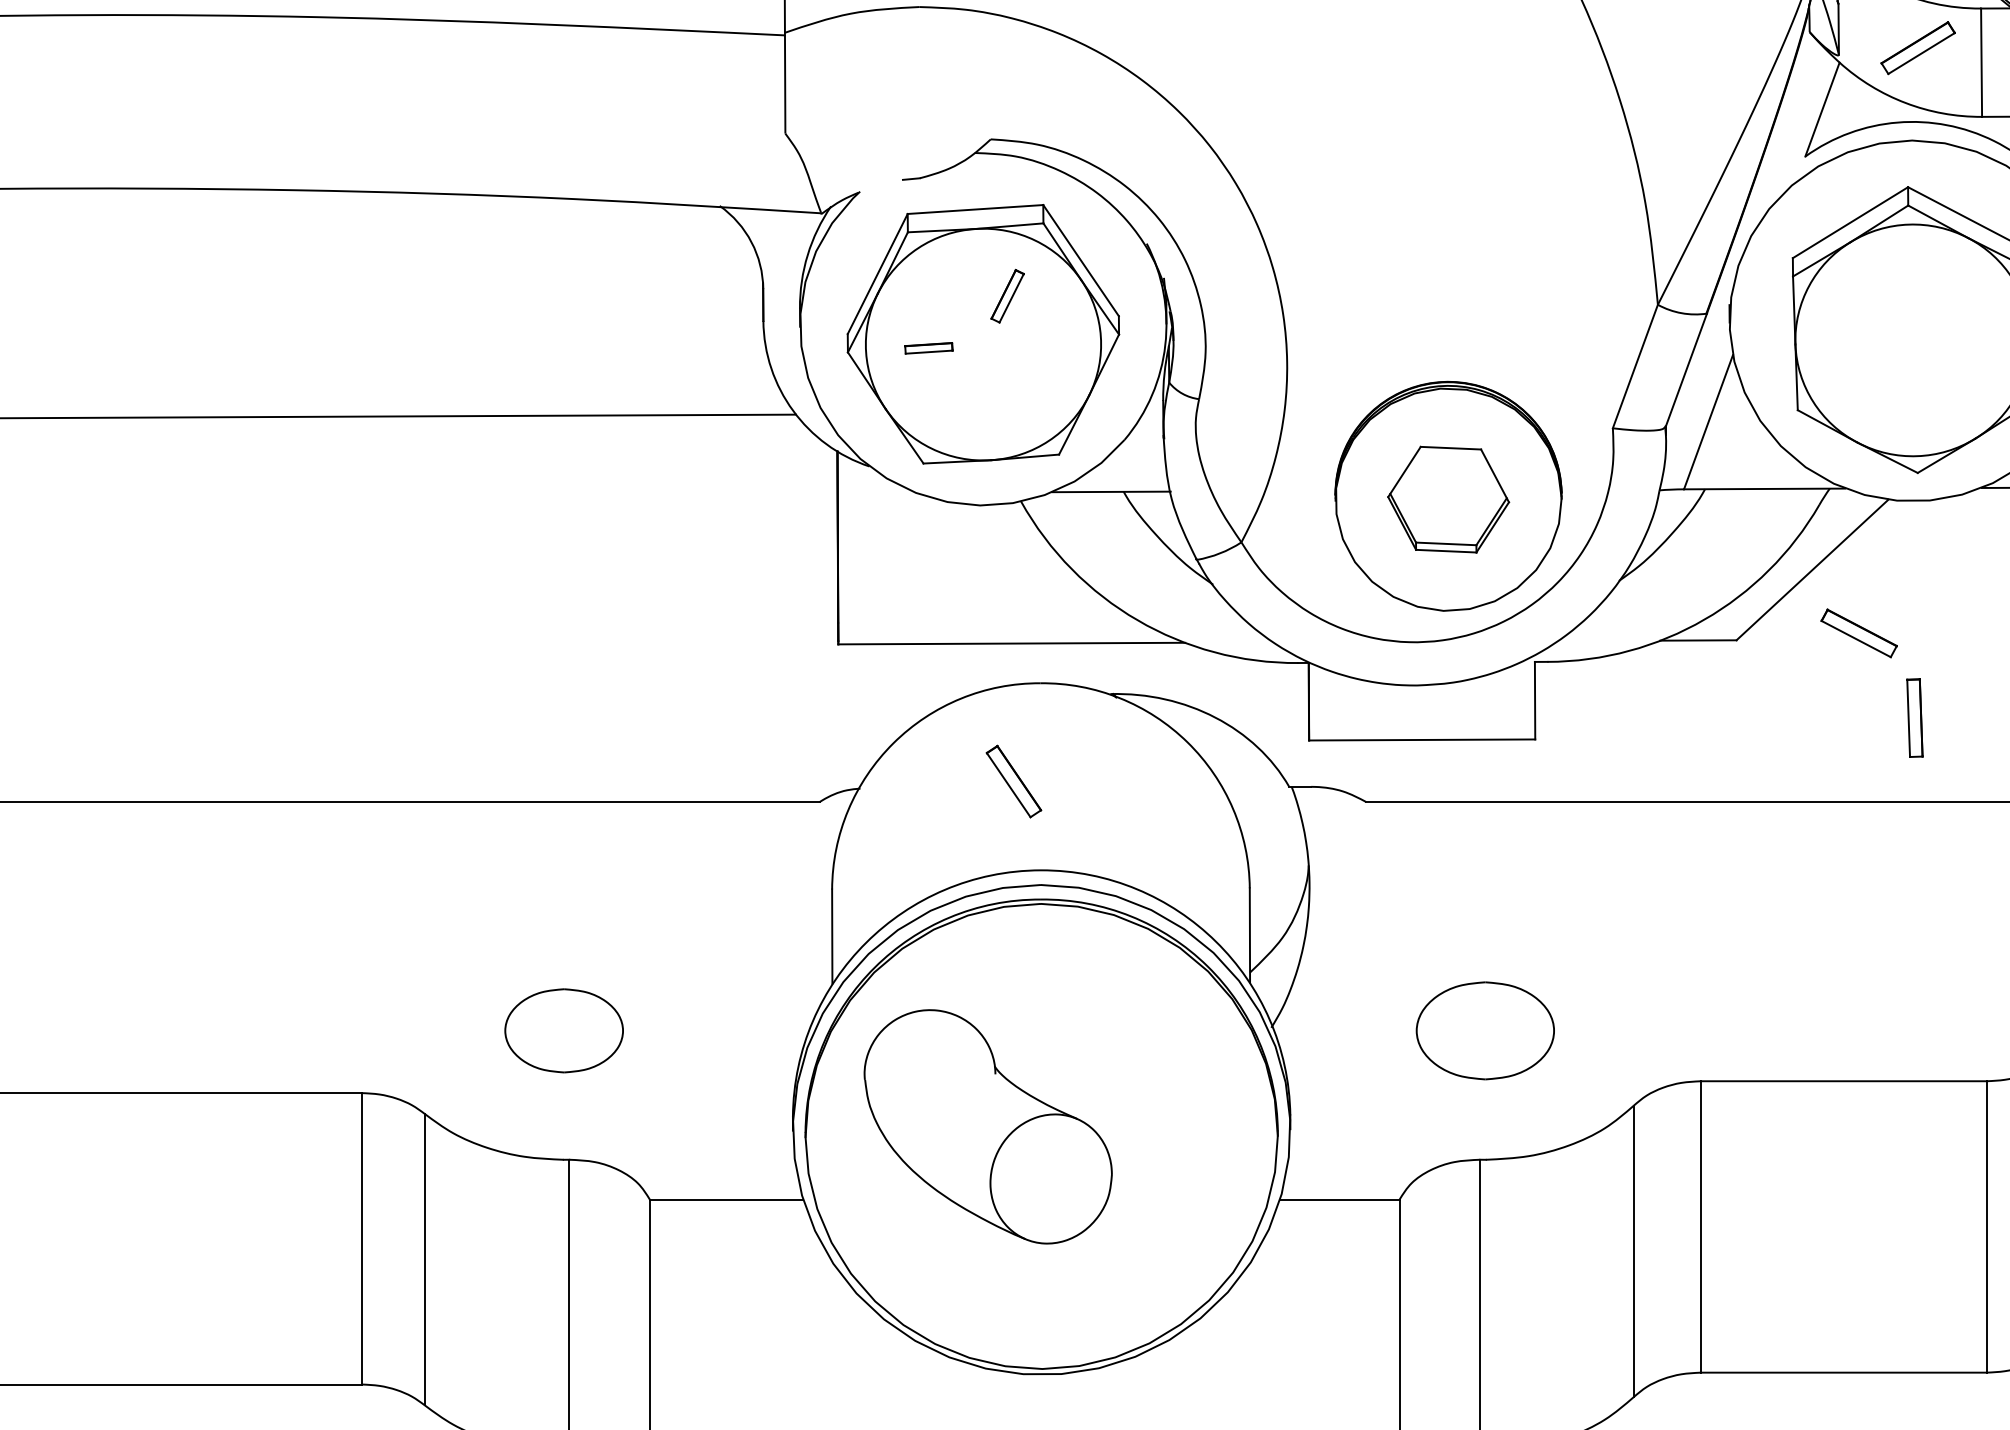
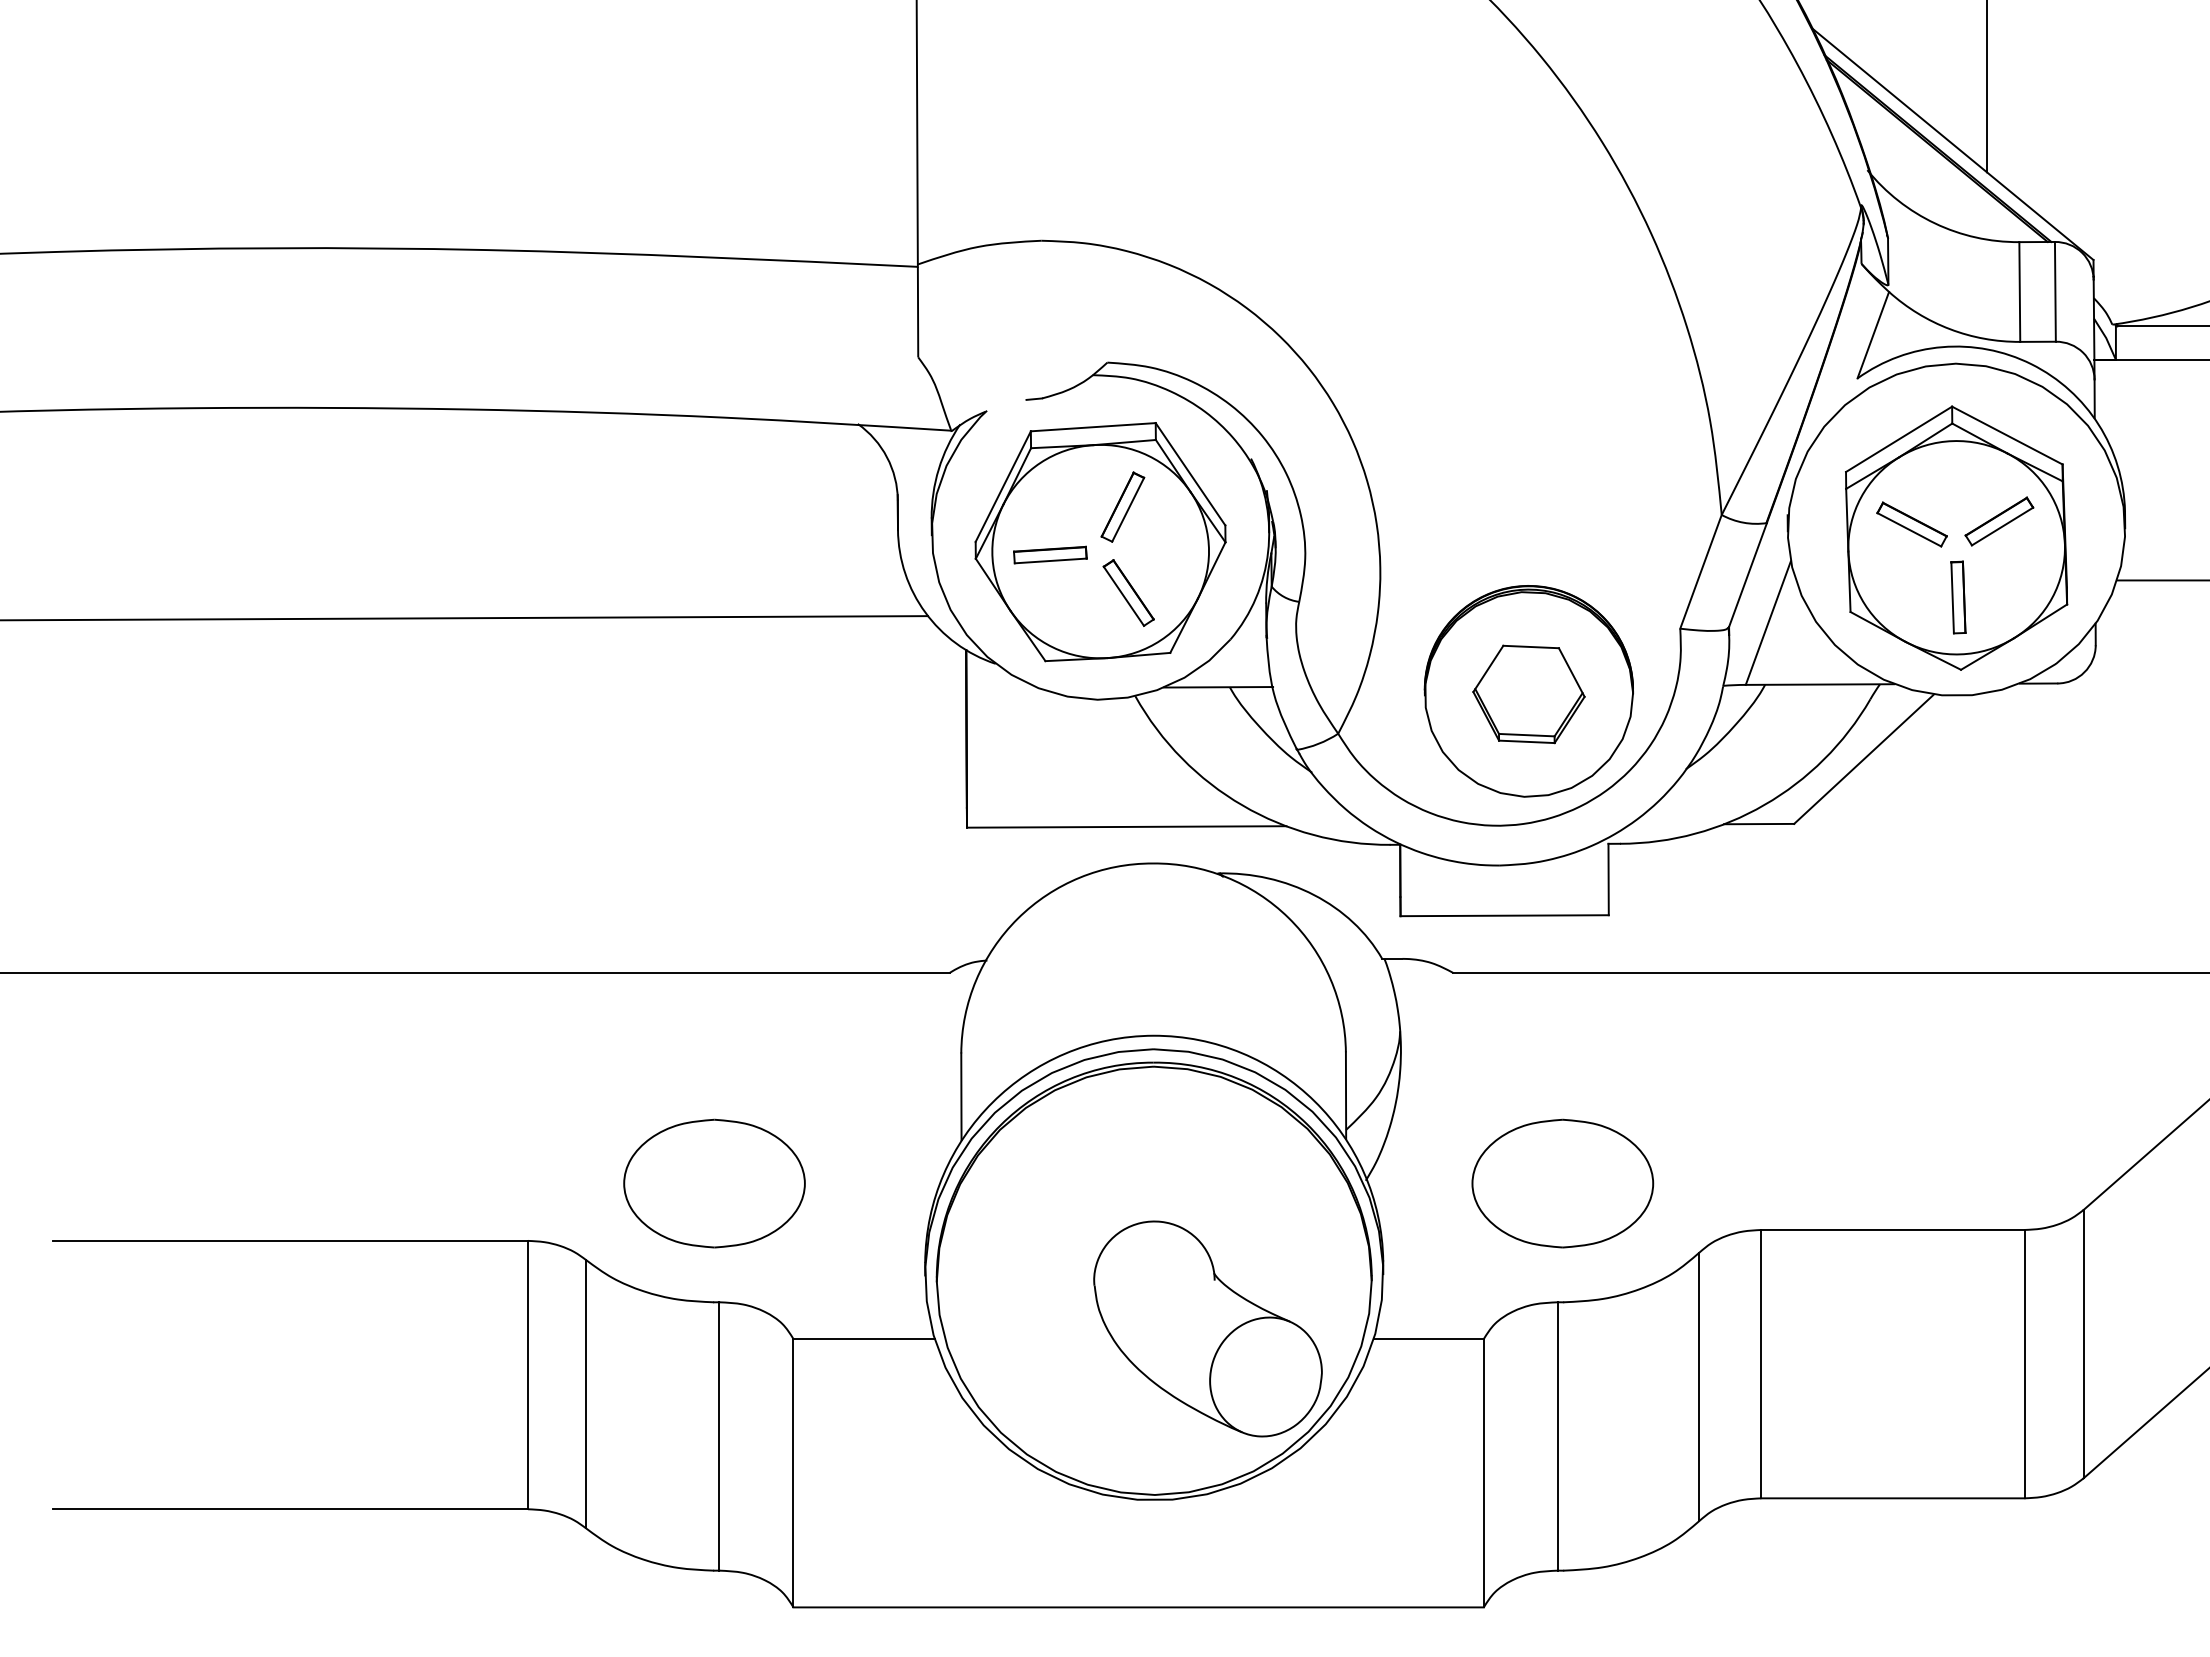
part: (1918, 48) -> (1999, 521), moved
part: (1007, 295) -> (1122, 506), size x1.43
part: (929, 347) -> (1050, 554), size x1.67
part: (1858, 633) -> (1911, 524), moved
part: (1915, 718) -> (1958, 597), moved
part: (1013, 781) -> (1128, 592), moved
part: (564, 1030) -> (714, 1183), size x1.67
part: (1484, 1030) -> (1562, 1183), size x1.43
part: (987, 1126) -> (1207, 1328), moved

